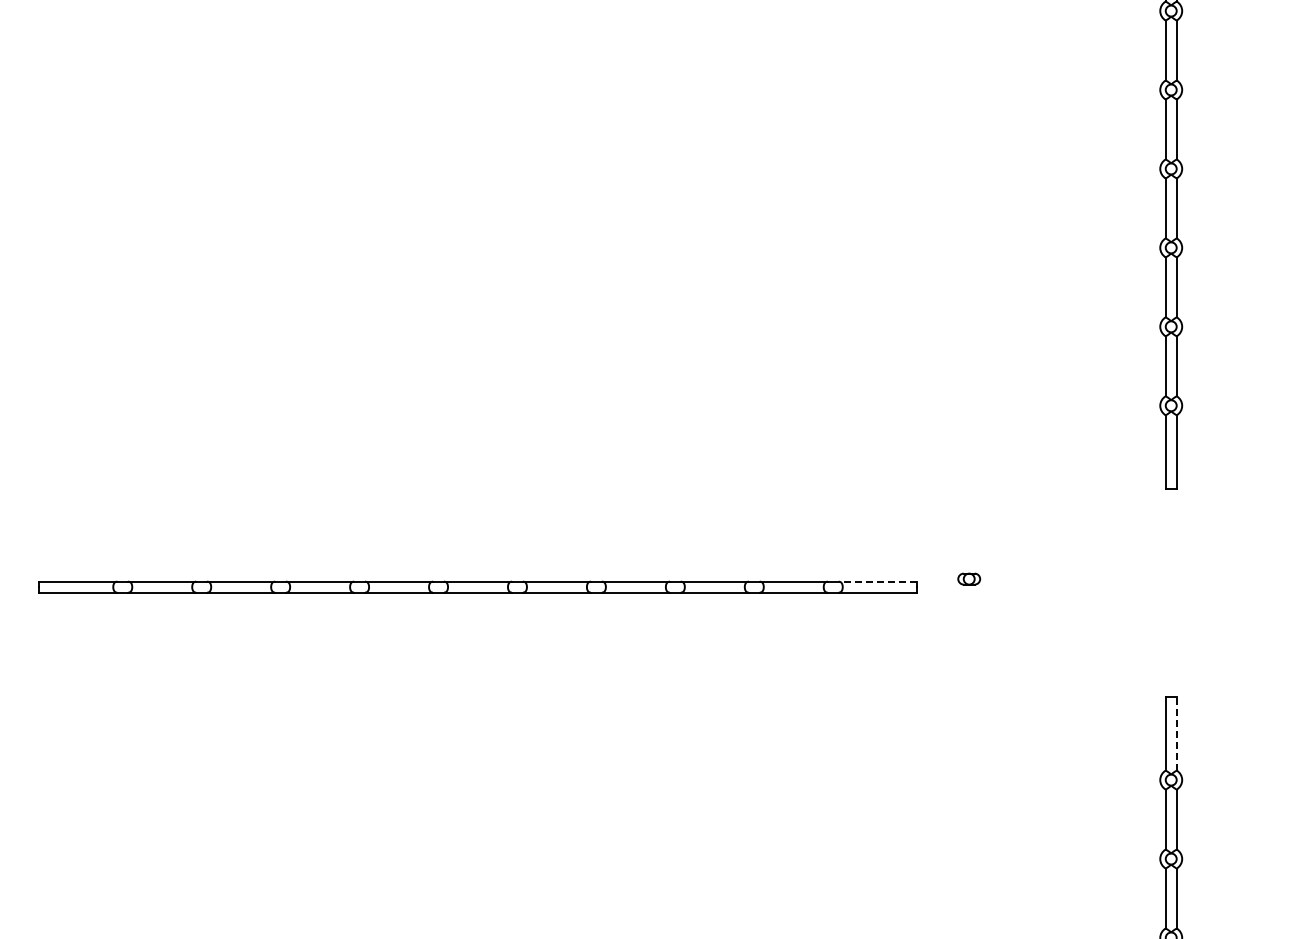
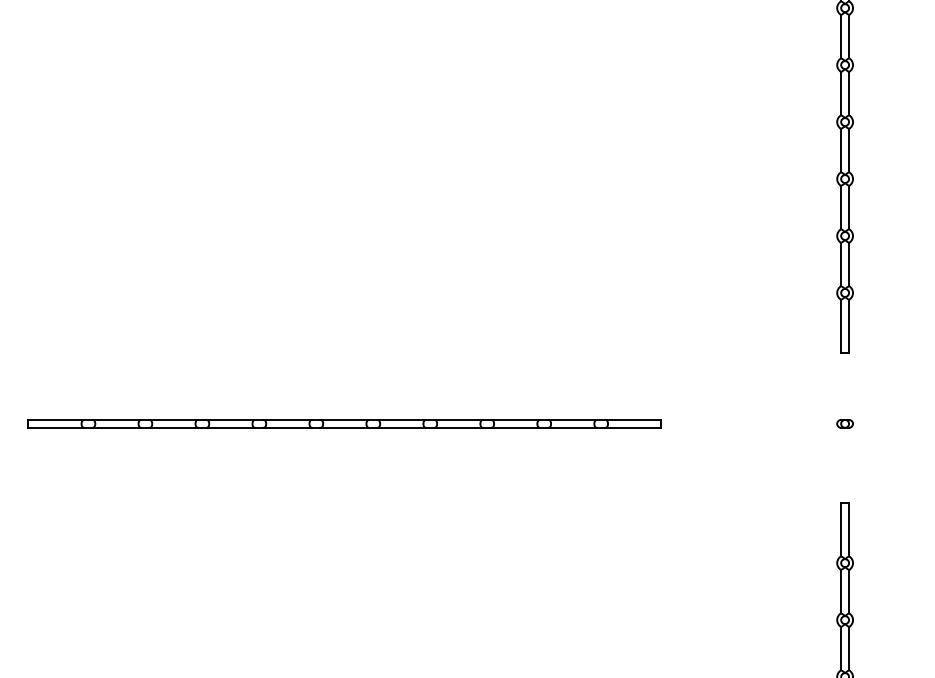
part: (969, 578) -> (845, 423), moved
line: (877, 581) -> (633, 419), dashed -> solid
line: (1176, 733) -> (848, 529), dashed -> solid

